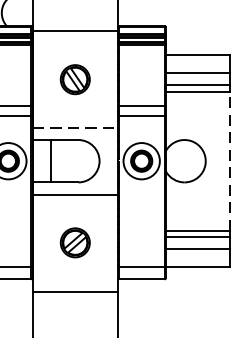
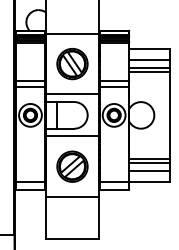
part: (75, 80) -> (72, 64), size x1.67
line: (75, 127) -> (72, 94), dashed -> solid
line: (229, 161) -> (169, 115), dashed -> solid
part: (75, 242) -> (72, 166), size x1.67

